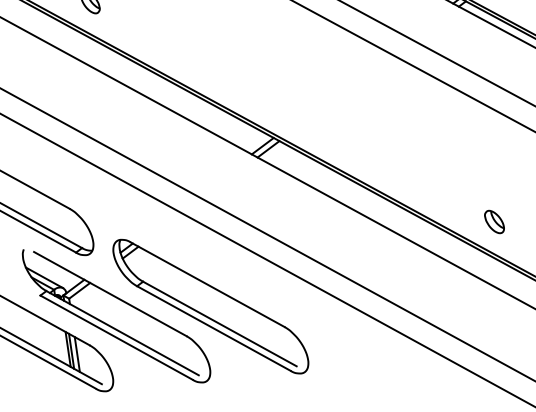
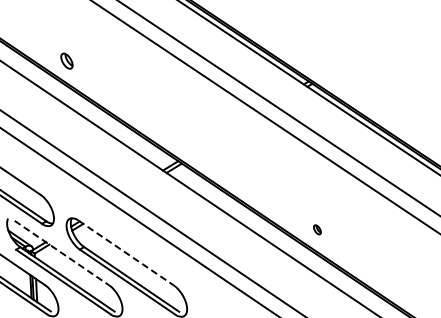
part: (494, 221) -> (317, 229), size x0.6
line: (208, 283) -> (126, 252), solid -> dashed
line: (111, 294) -> (62, 253), solid -> dashed

